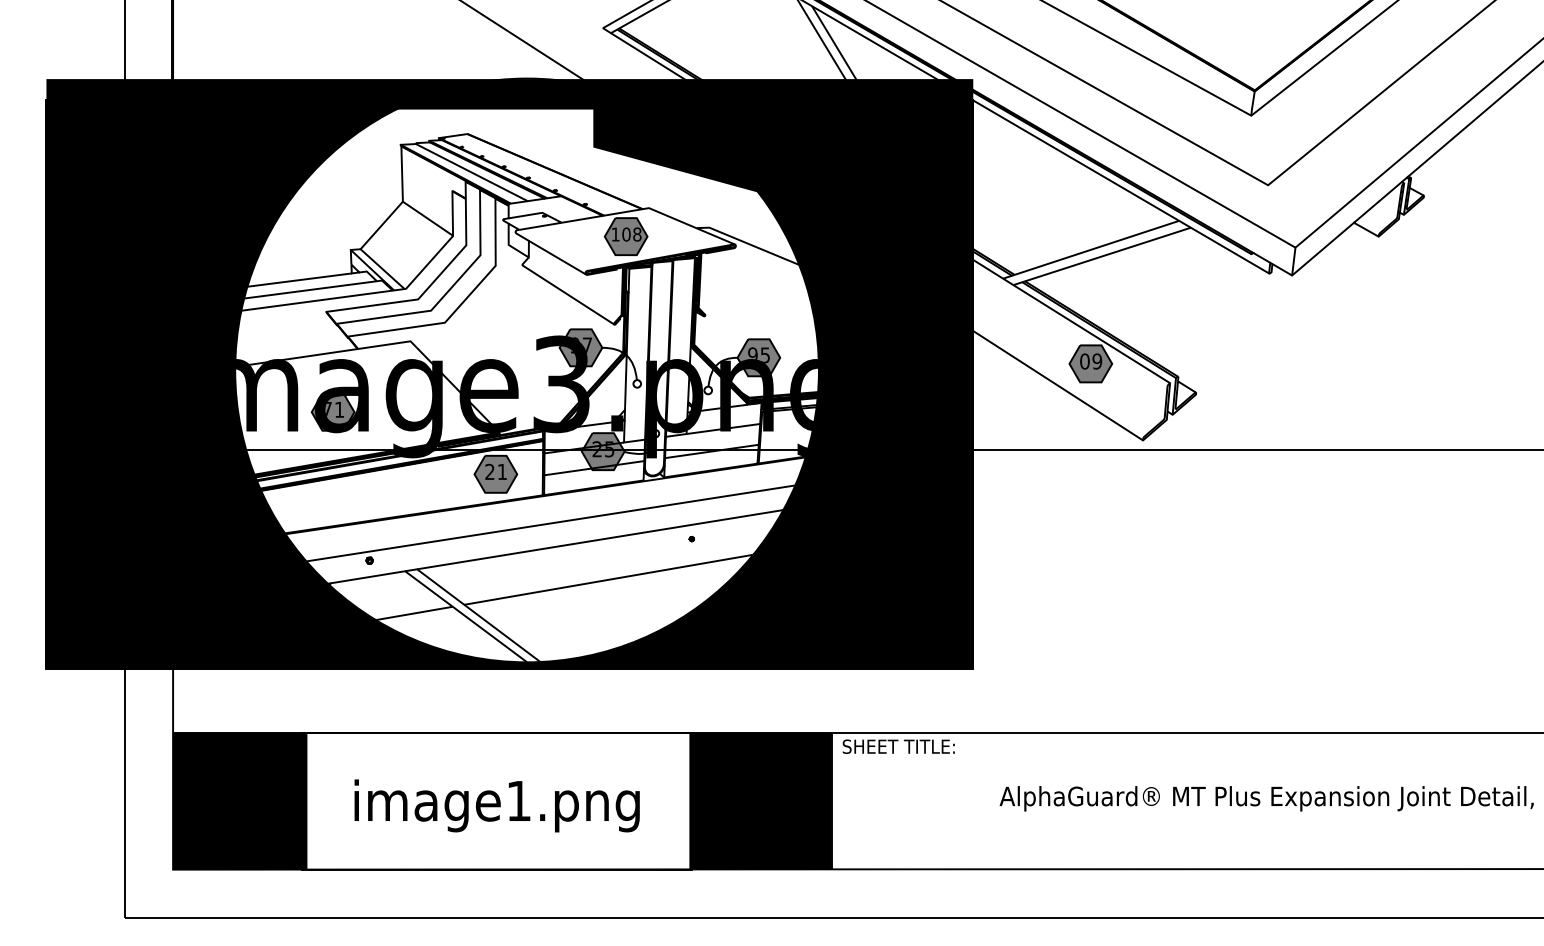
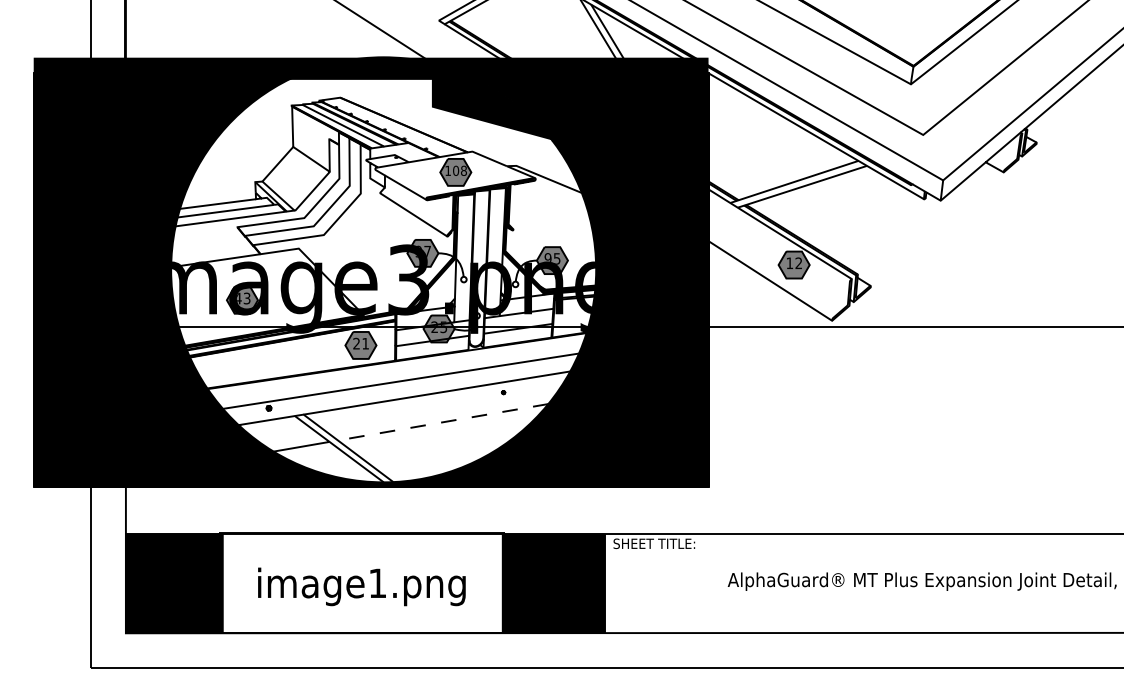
text: (1091, 360) -> (794, 262), 09 -> 12
text: (334, 409) -> (243, 298), 71 -> 43
line: (609, 580) -> (443, 422), solid -> dashed

